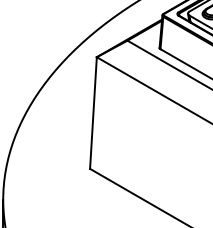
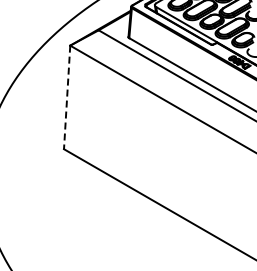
line: (93, 113) -> (67, 97), solid -> dashed

